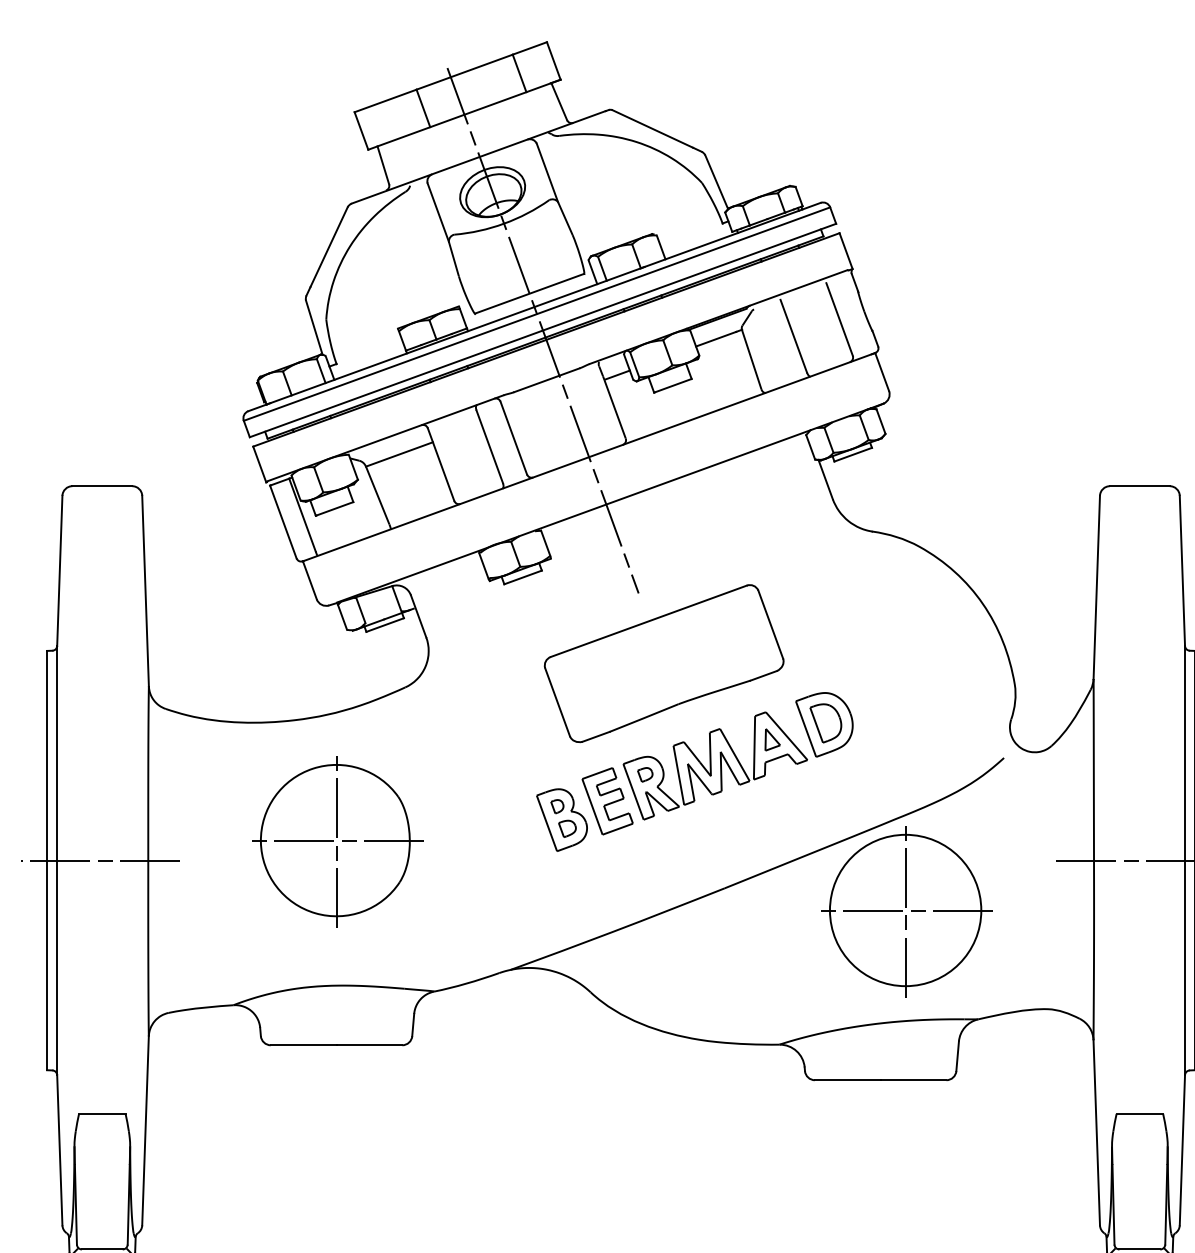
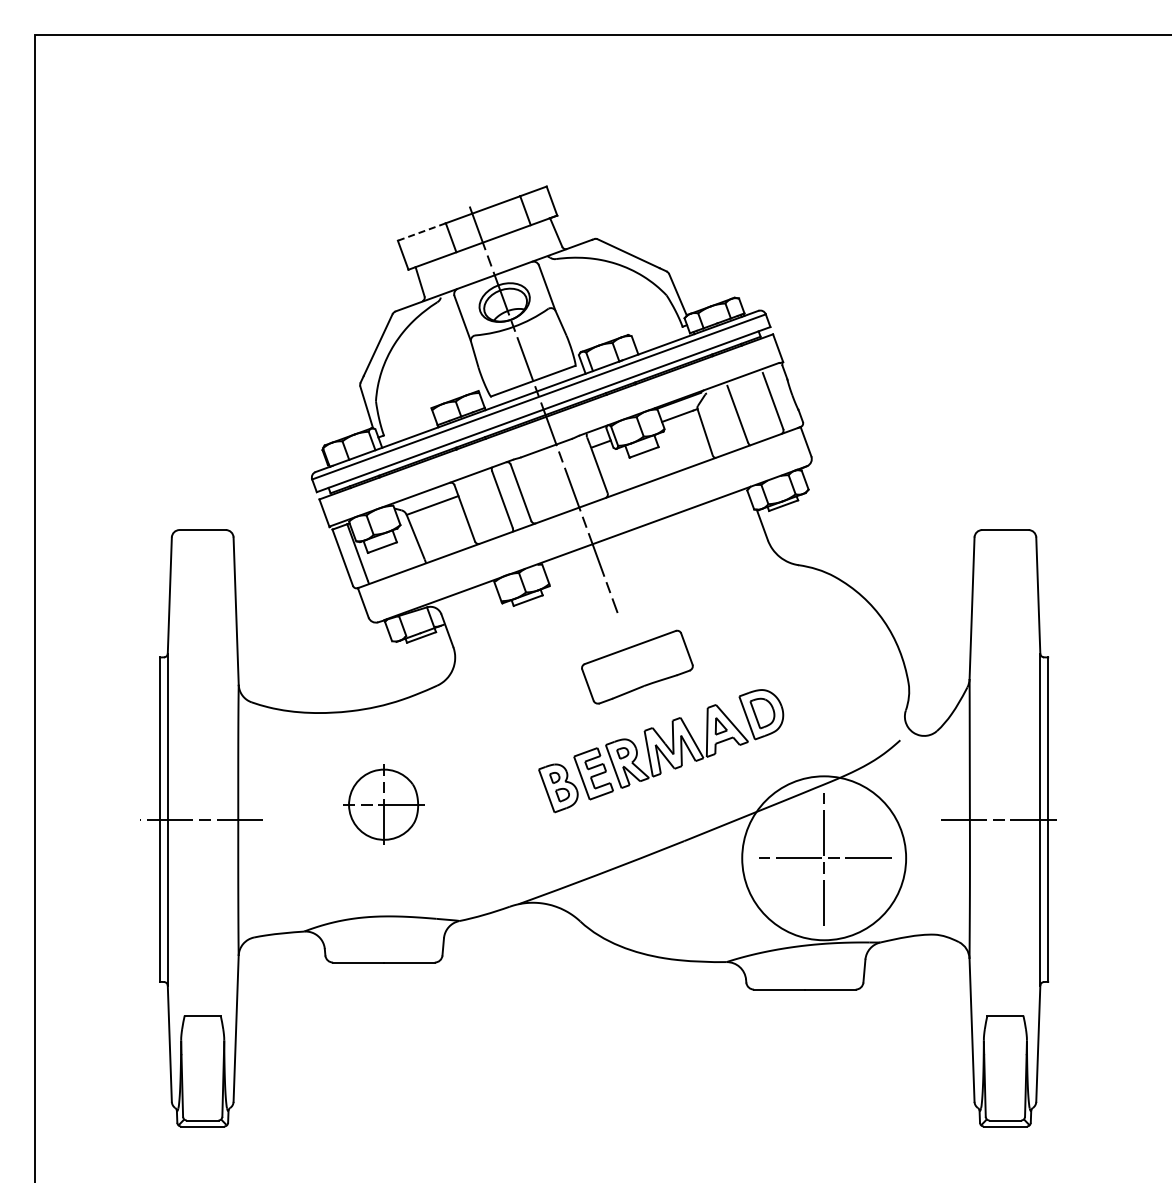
line: (385, 101) -> (421, 232), solid -> dashed
part: (664, 662) -> (637, 666), size x0.6
part: (337, 842) -> (384, 805), size x0.6
circle: (904, 909) -> (823, 857), size x1.4

